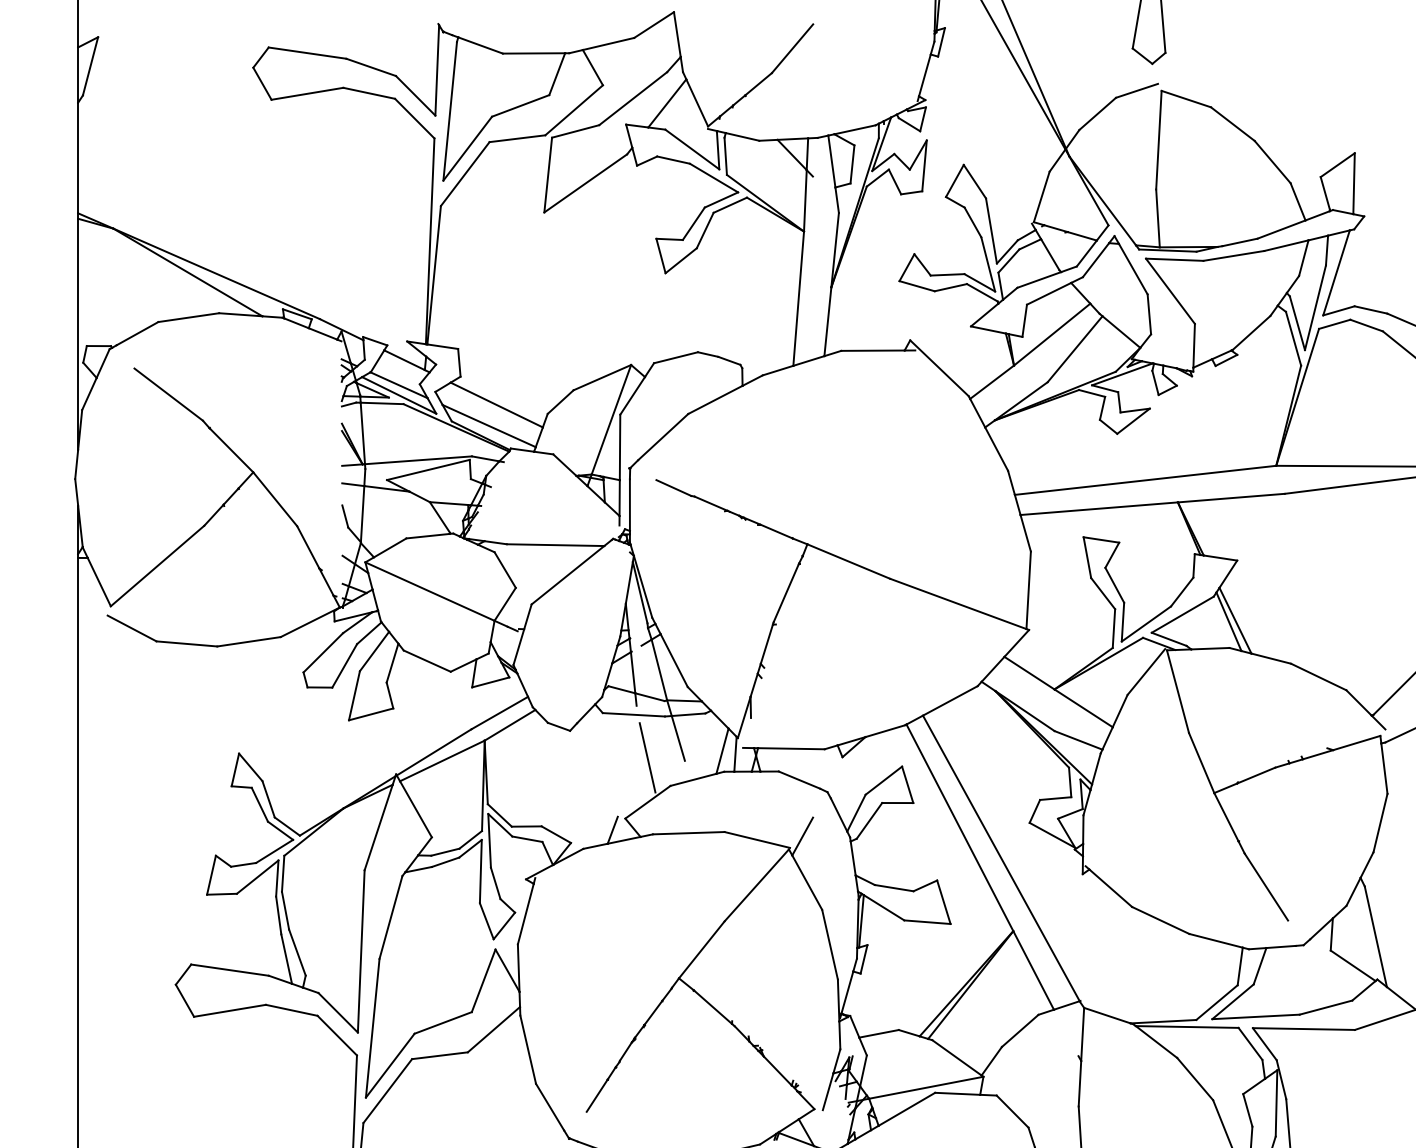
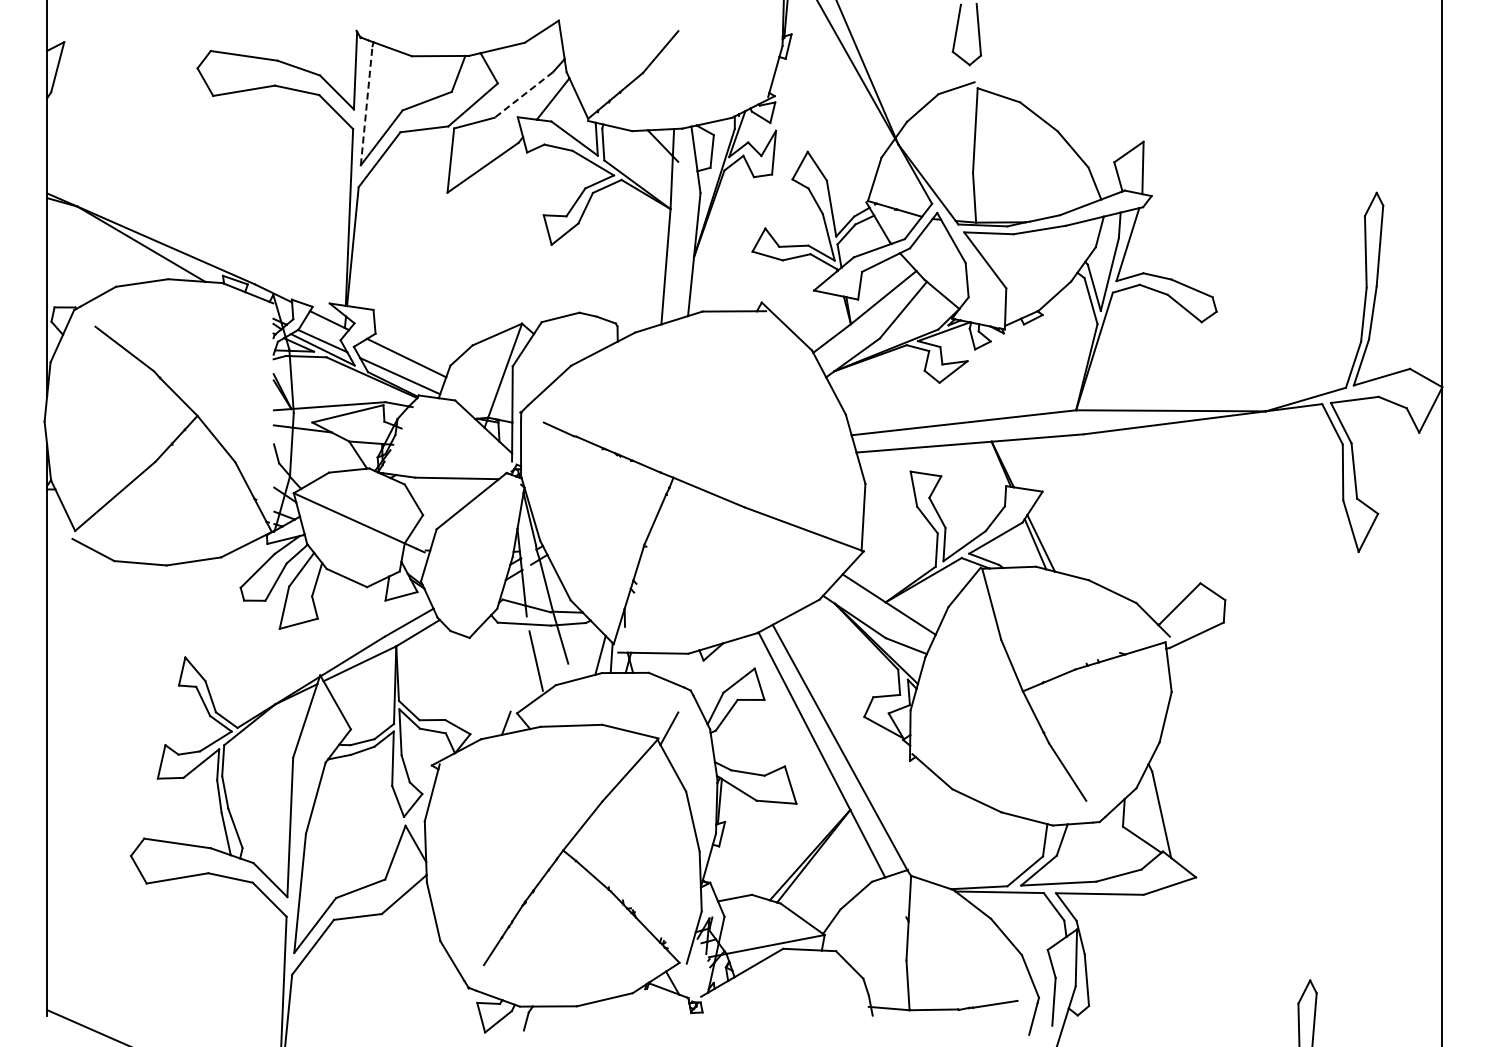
line: (632, 98) -> (523, 94), solid -> dashed
line: (450, 110) -> (366, 105), solid -> dashed

